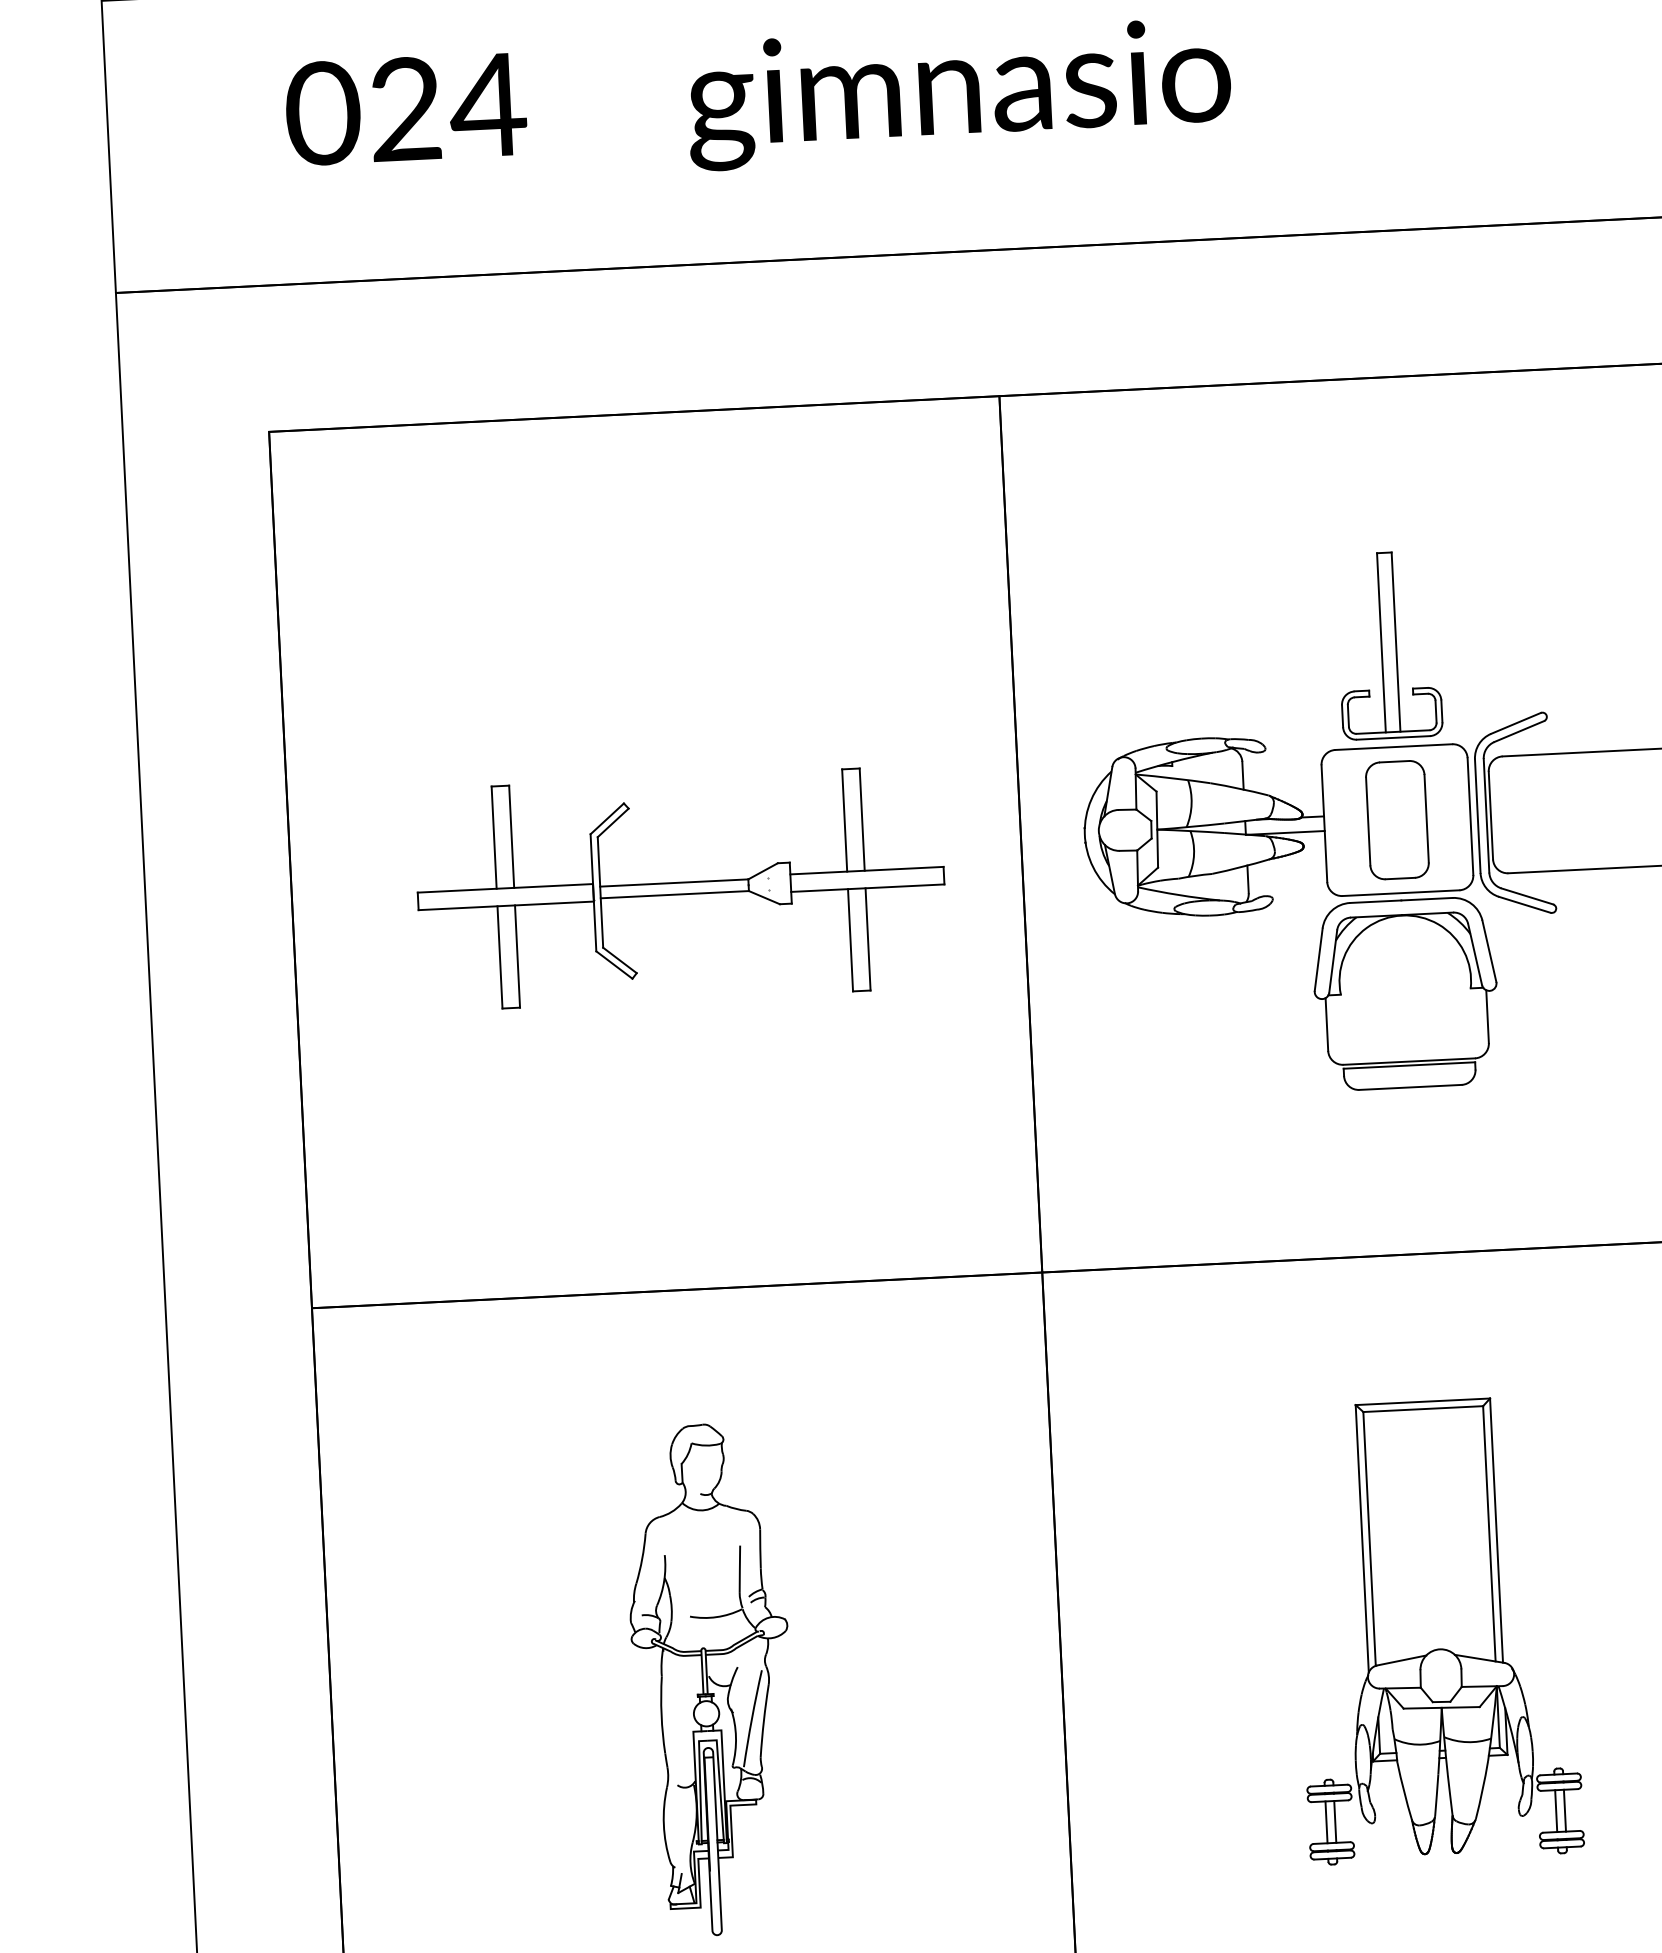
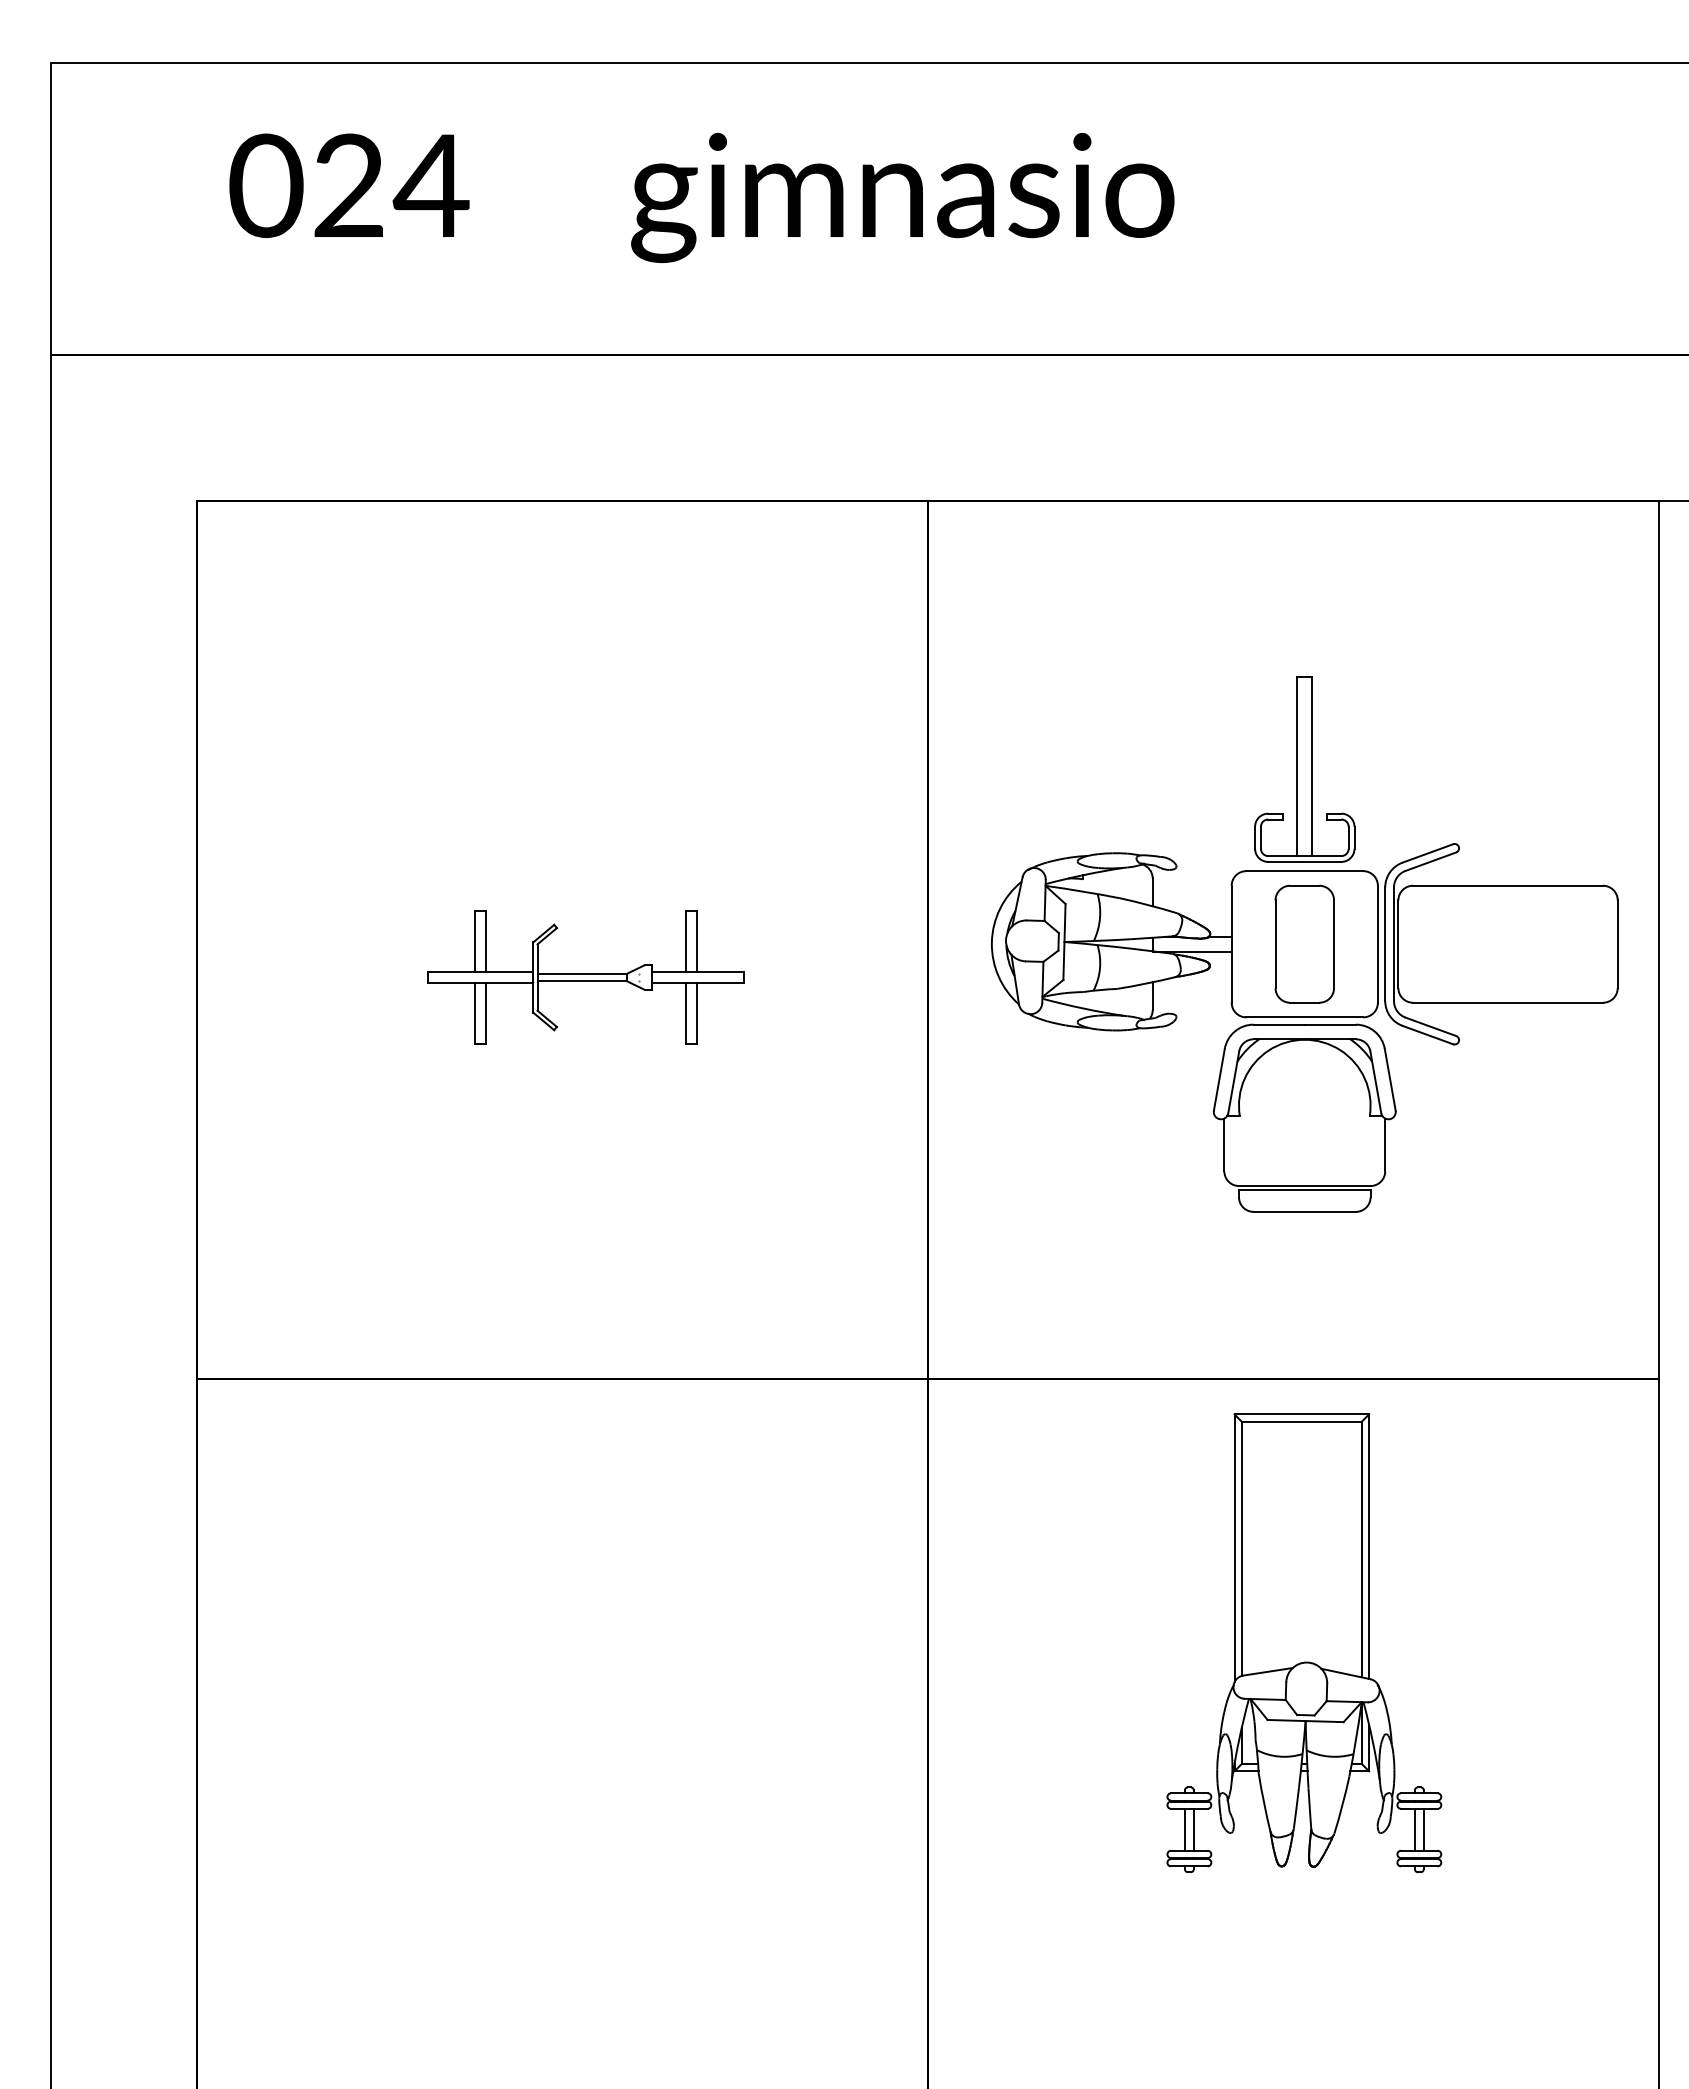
part: (680, 888) -> (585, 977), size x0.6
part: (1436, 1630) -> (1304, 1643), moved
part: (711, 1679) -> (577, 1769), removed

